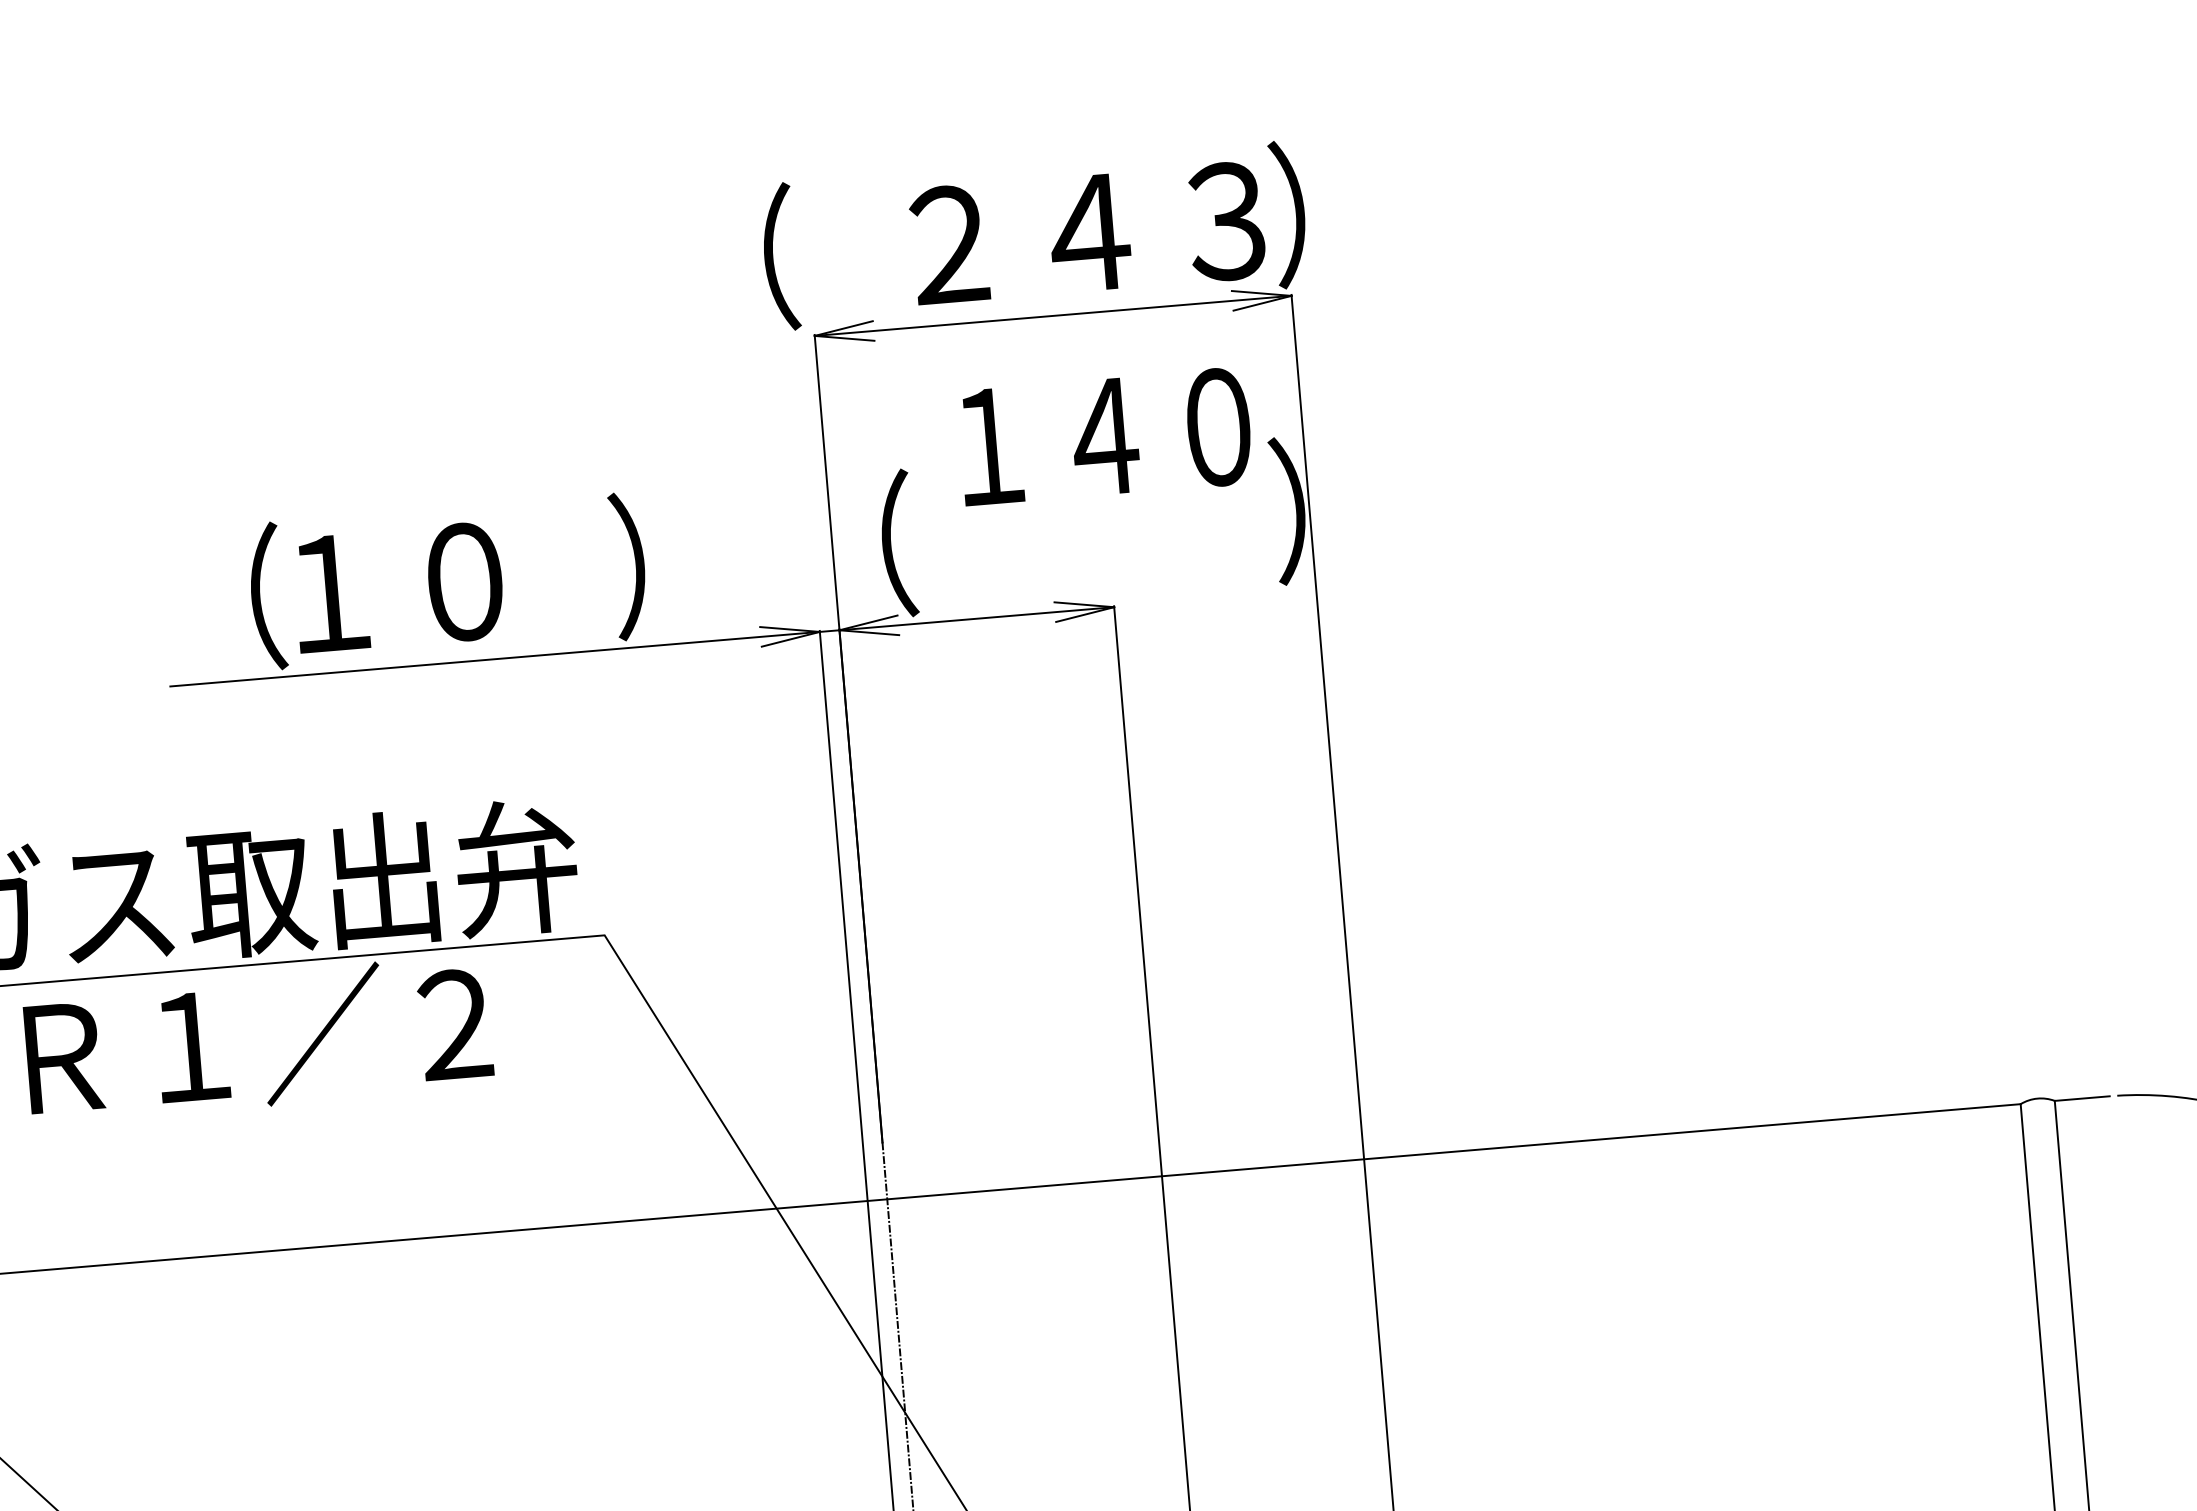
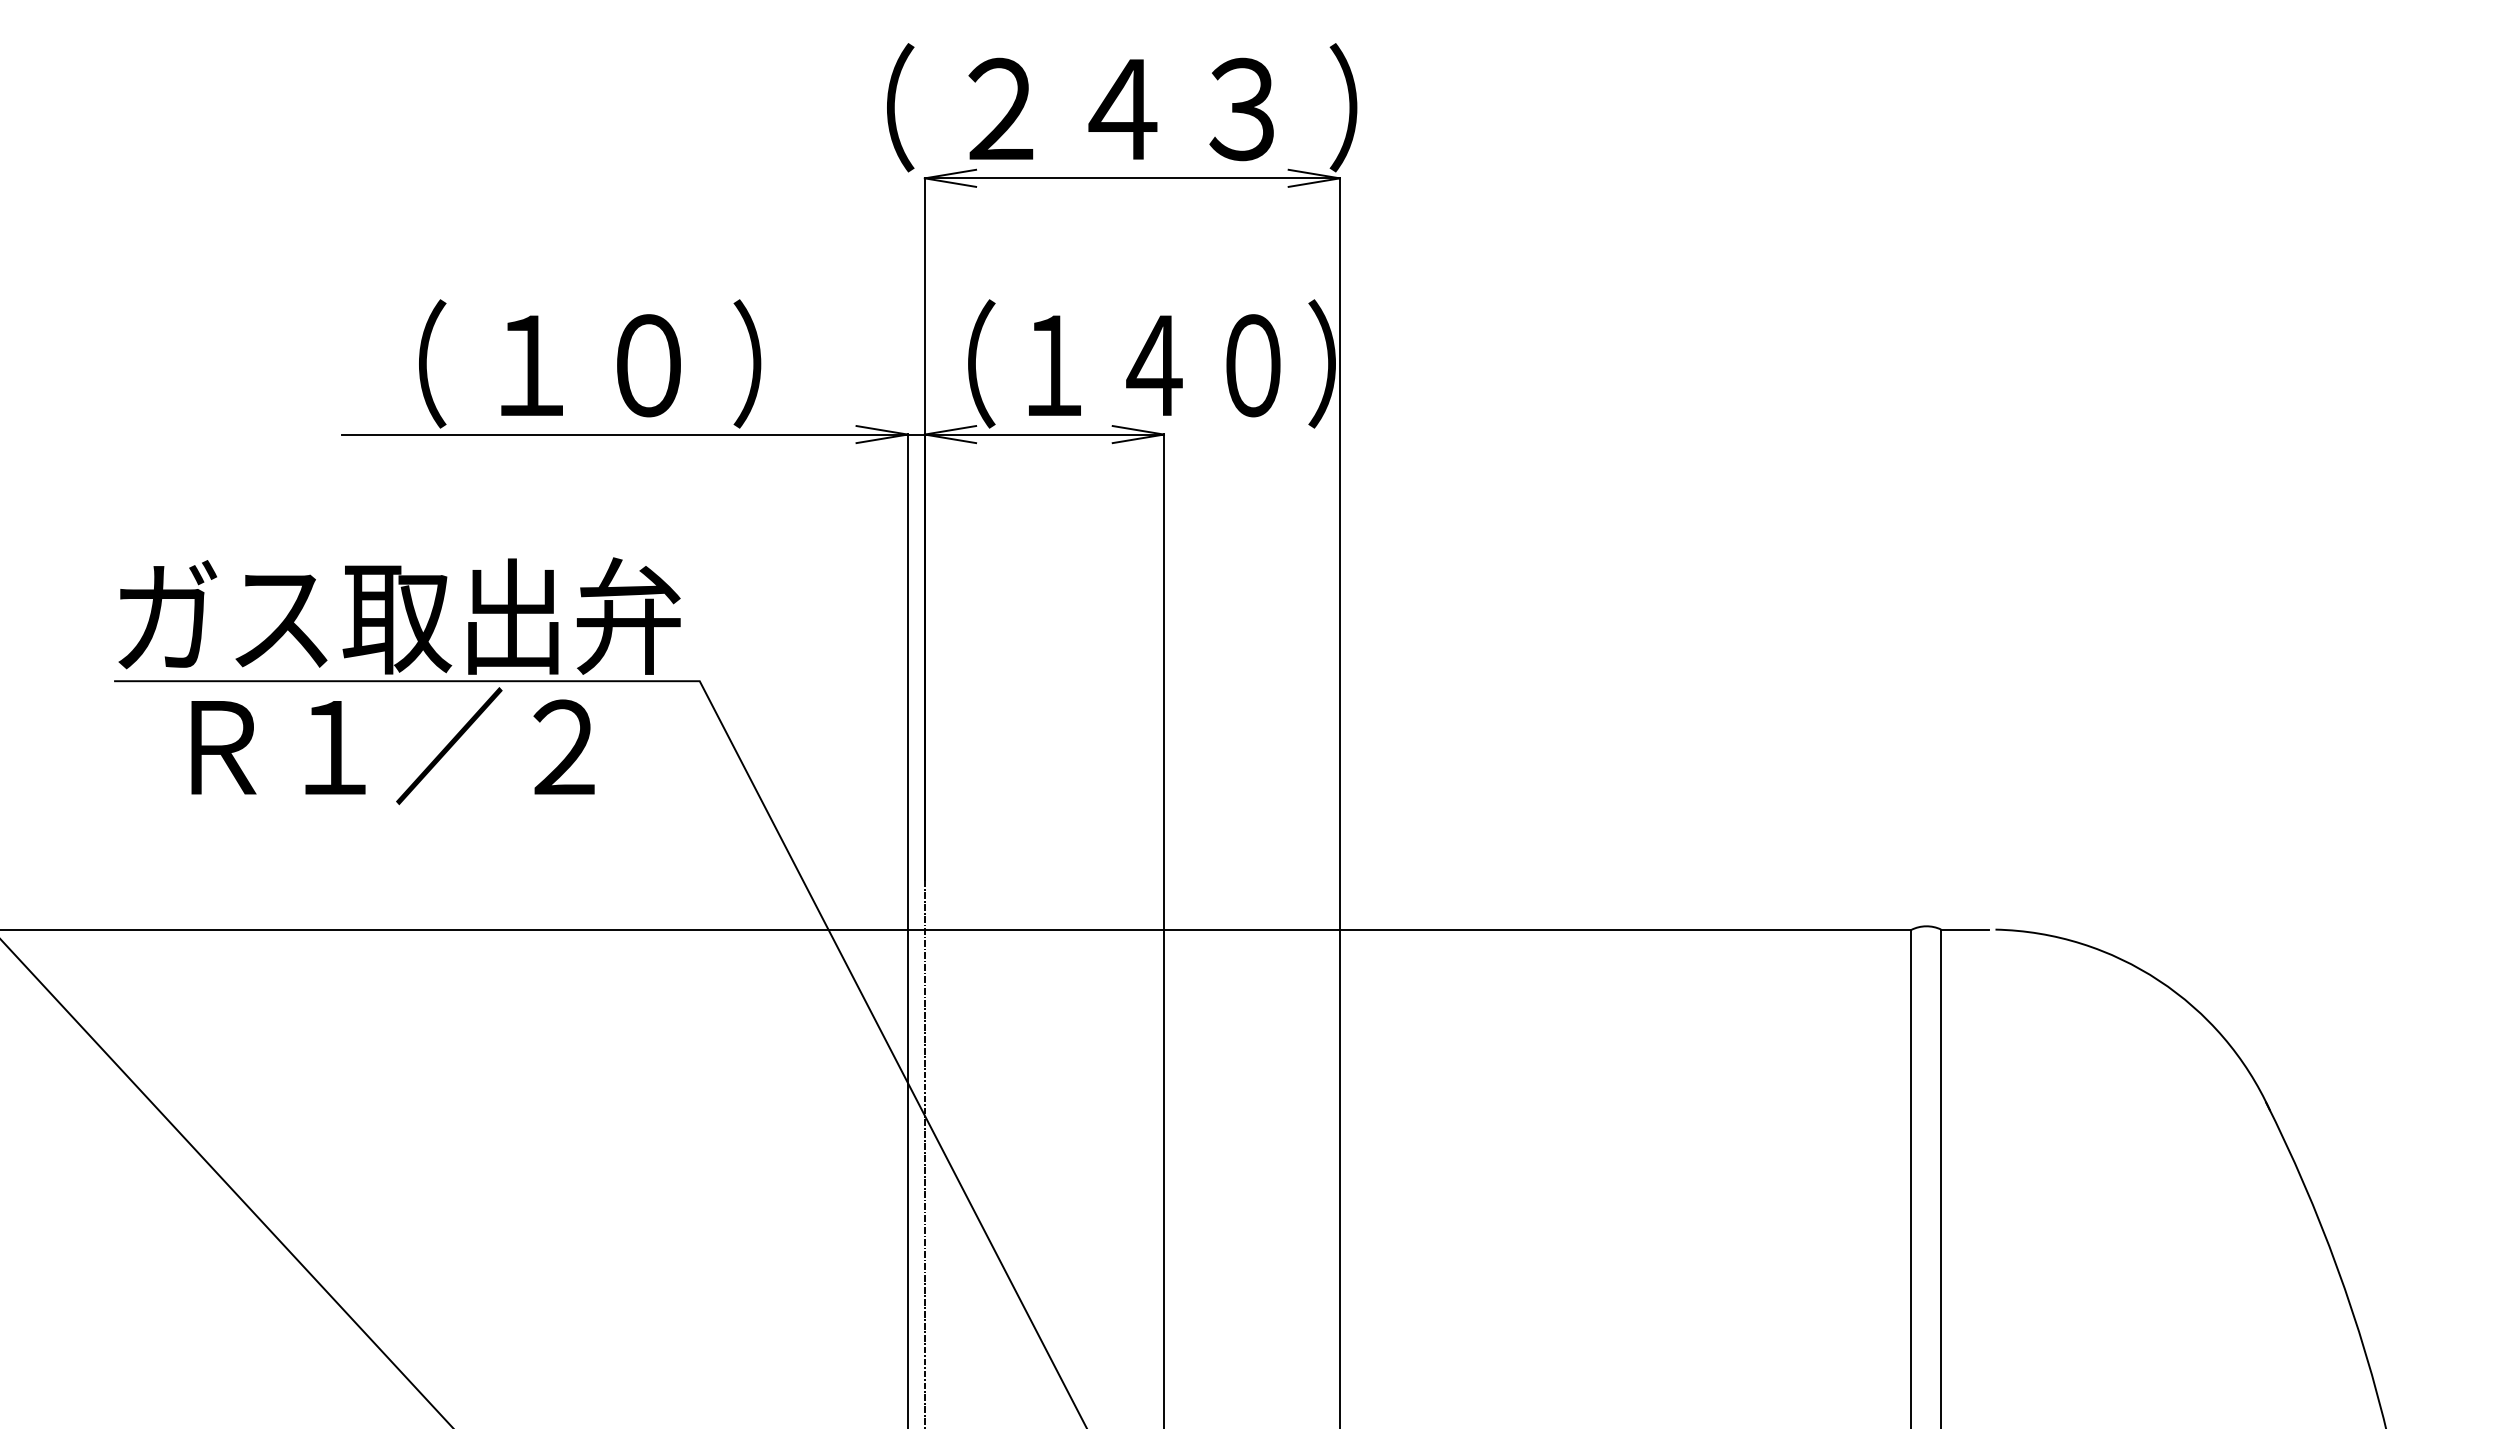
text: (1086, 233) -> (1120, 109), moved
text: (1105, 436) -> (1154, 365), moved
text: (398, 587) -> (590, 365), moved

